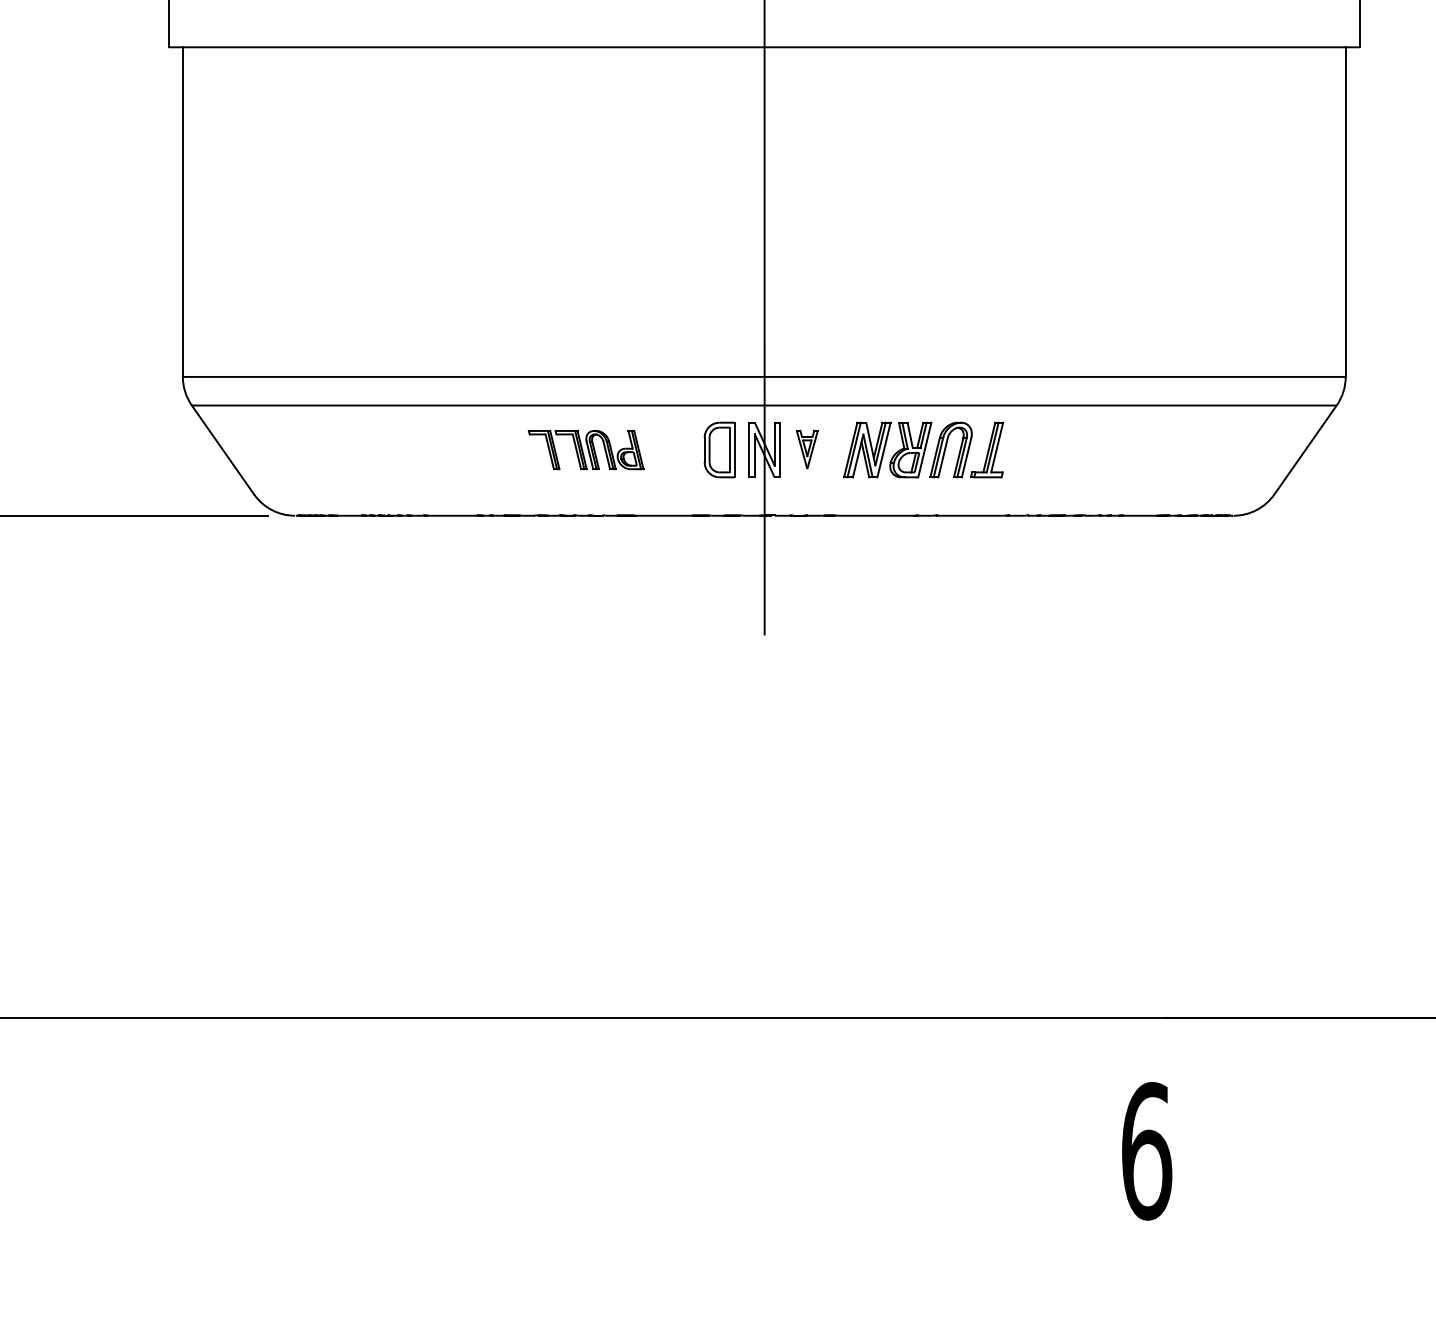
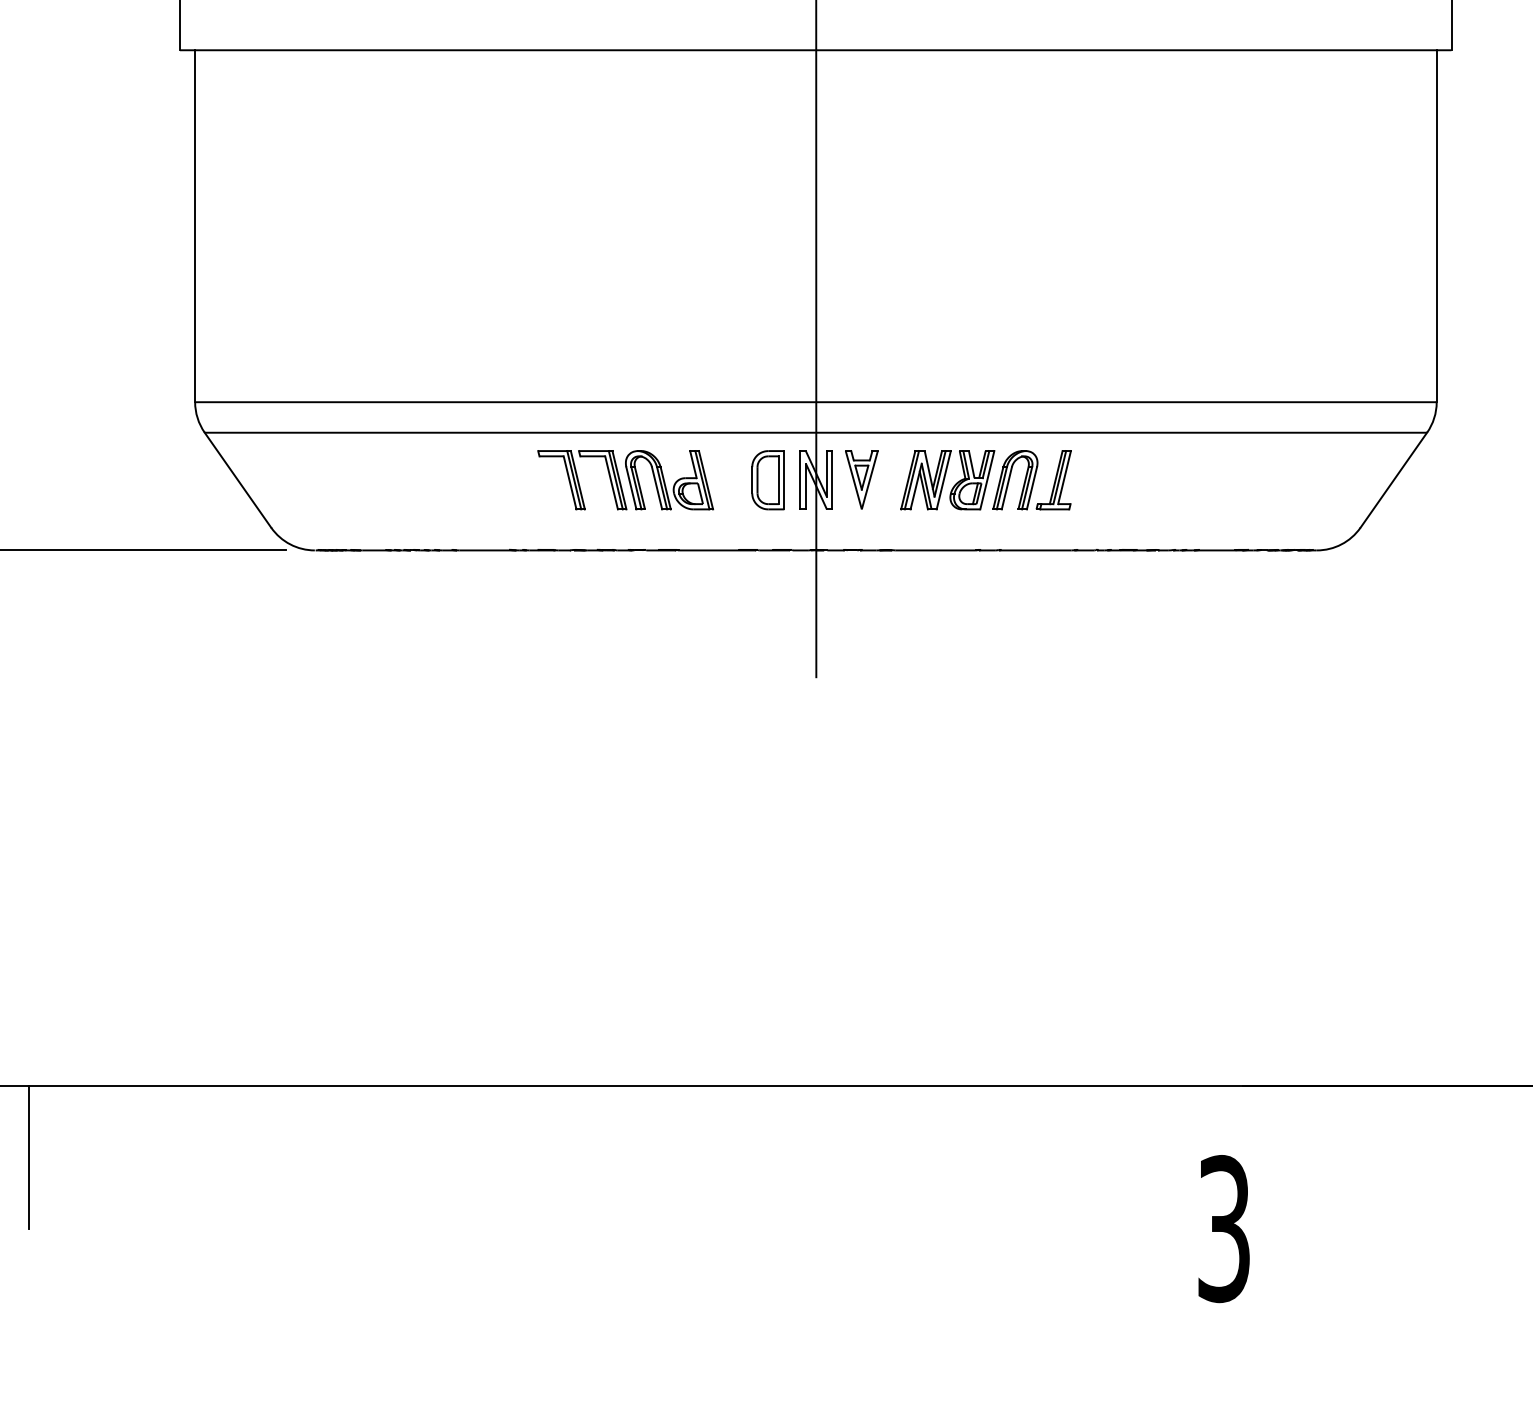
part: (806, 449) -> (861, 479), size x1.43
part: (585, 450) -> (625, 480), size x1.43
line: (26, 1084) -> (28, 1157), added
text: (1146, 1151) -> (1224, 1229), 6 -> 3

